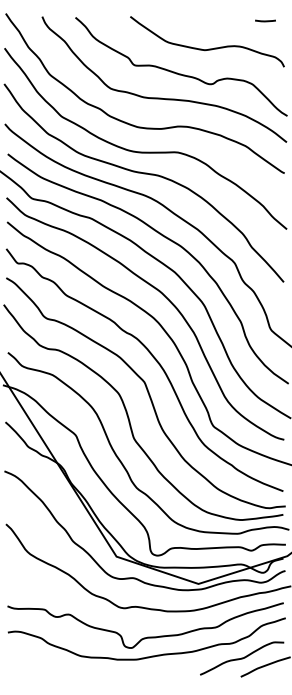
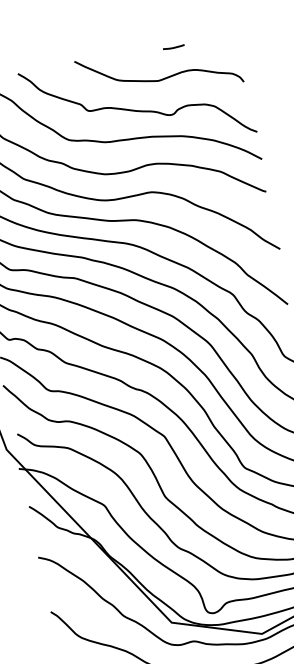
line: (265, 20) -> (173, 46), moved

